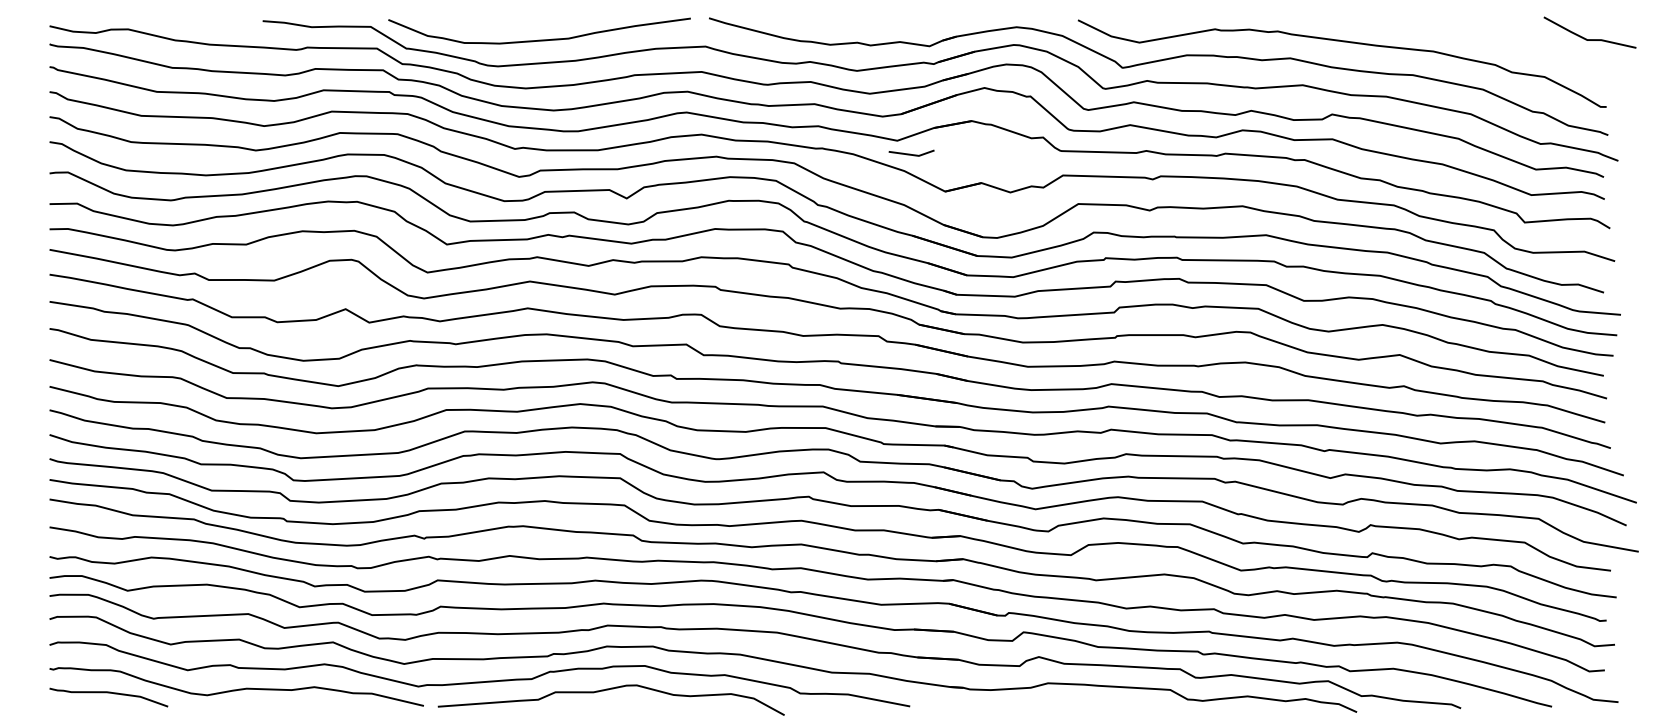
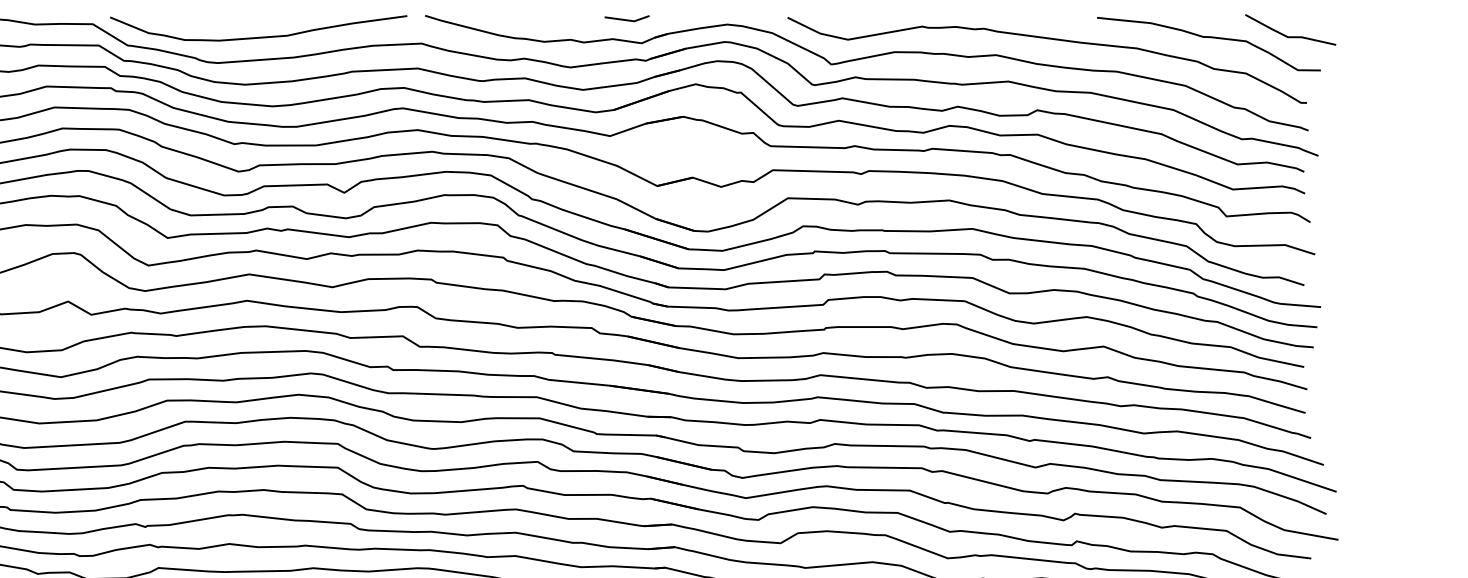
curve: (1509, 41) -> (1211, 38), added
line: (910, 153) -> (626, 18), moved

